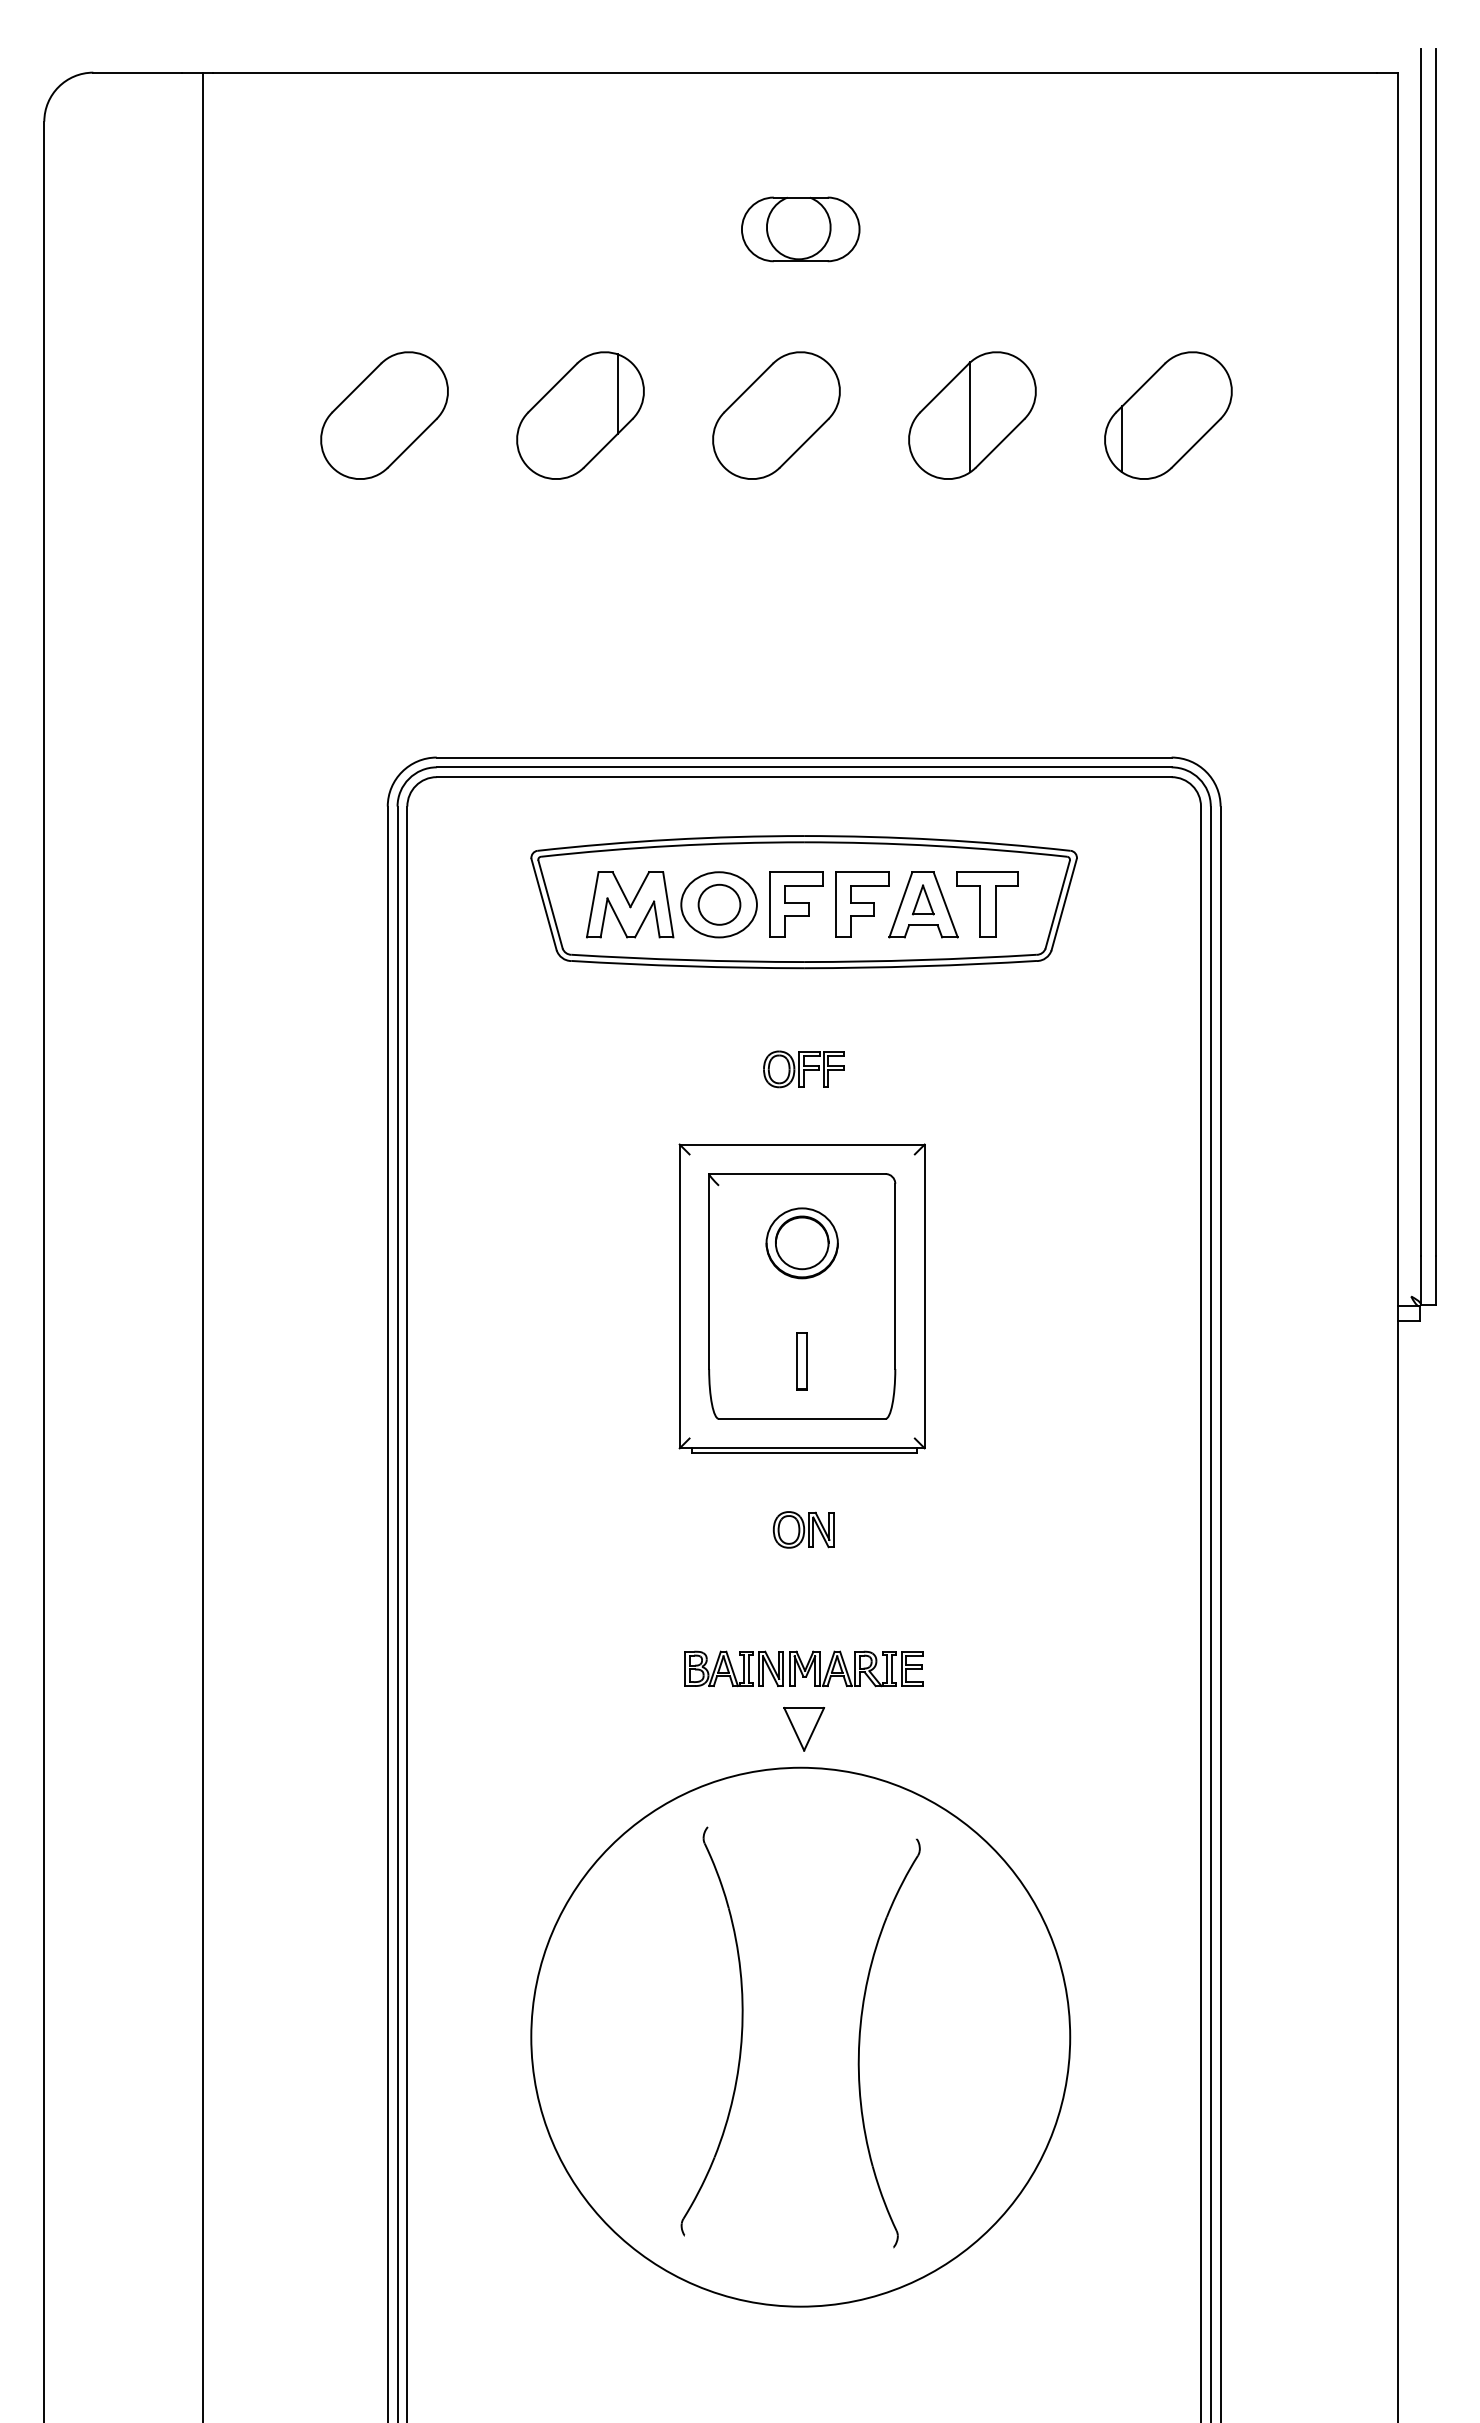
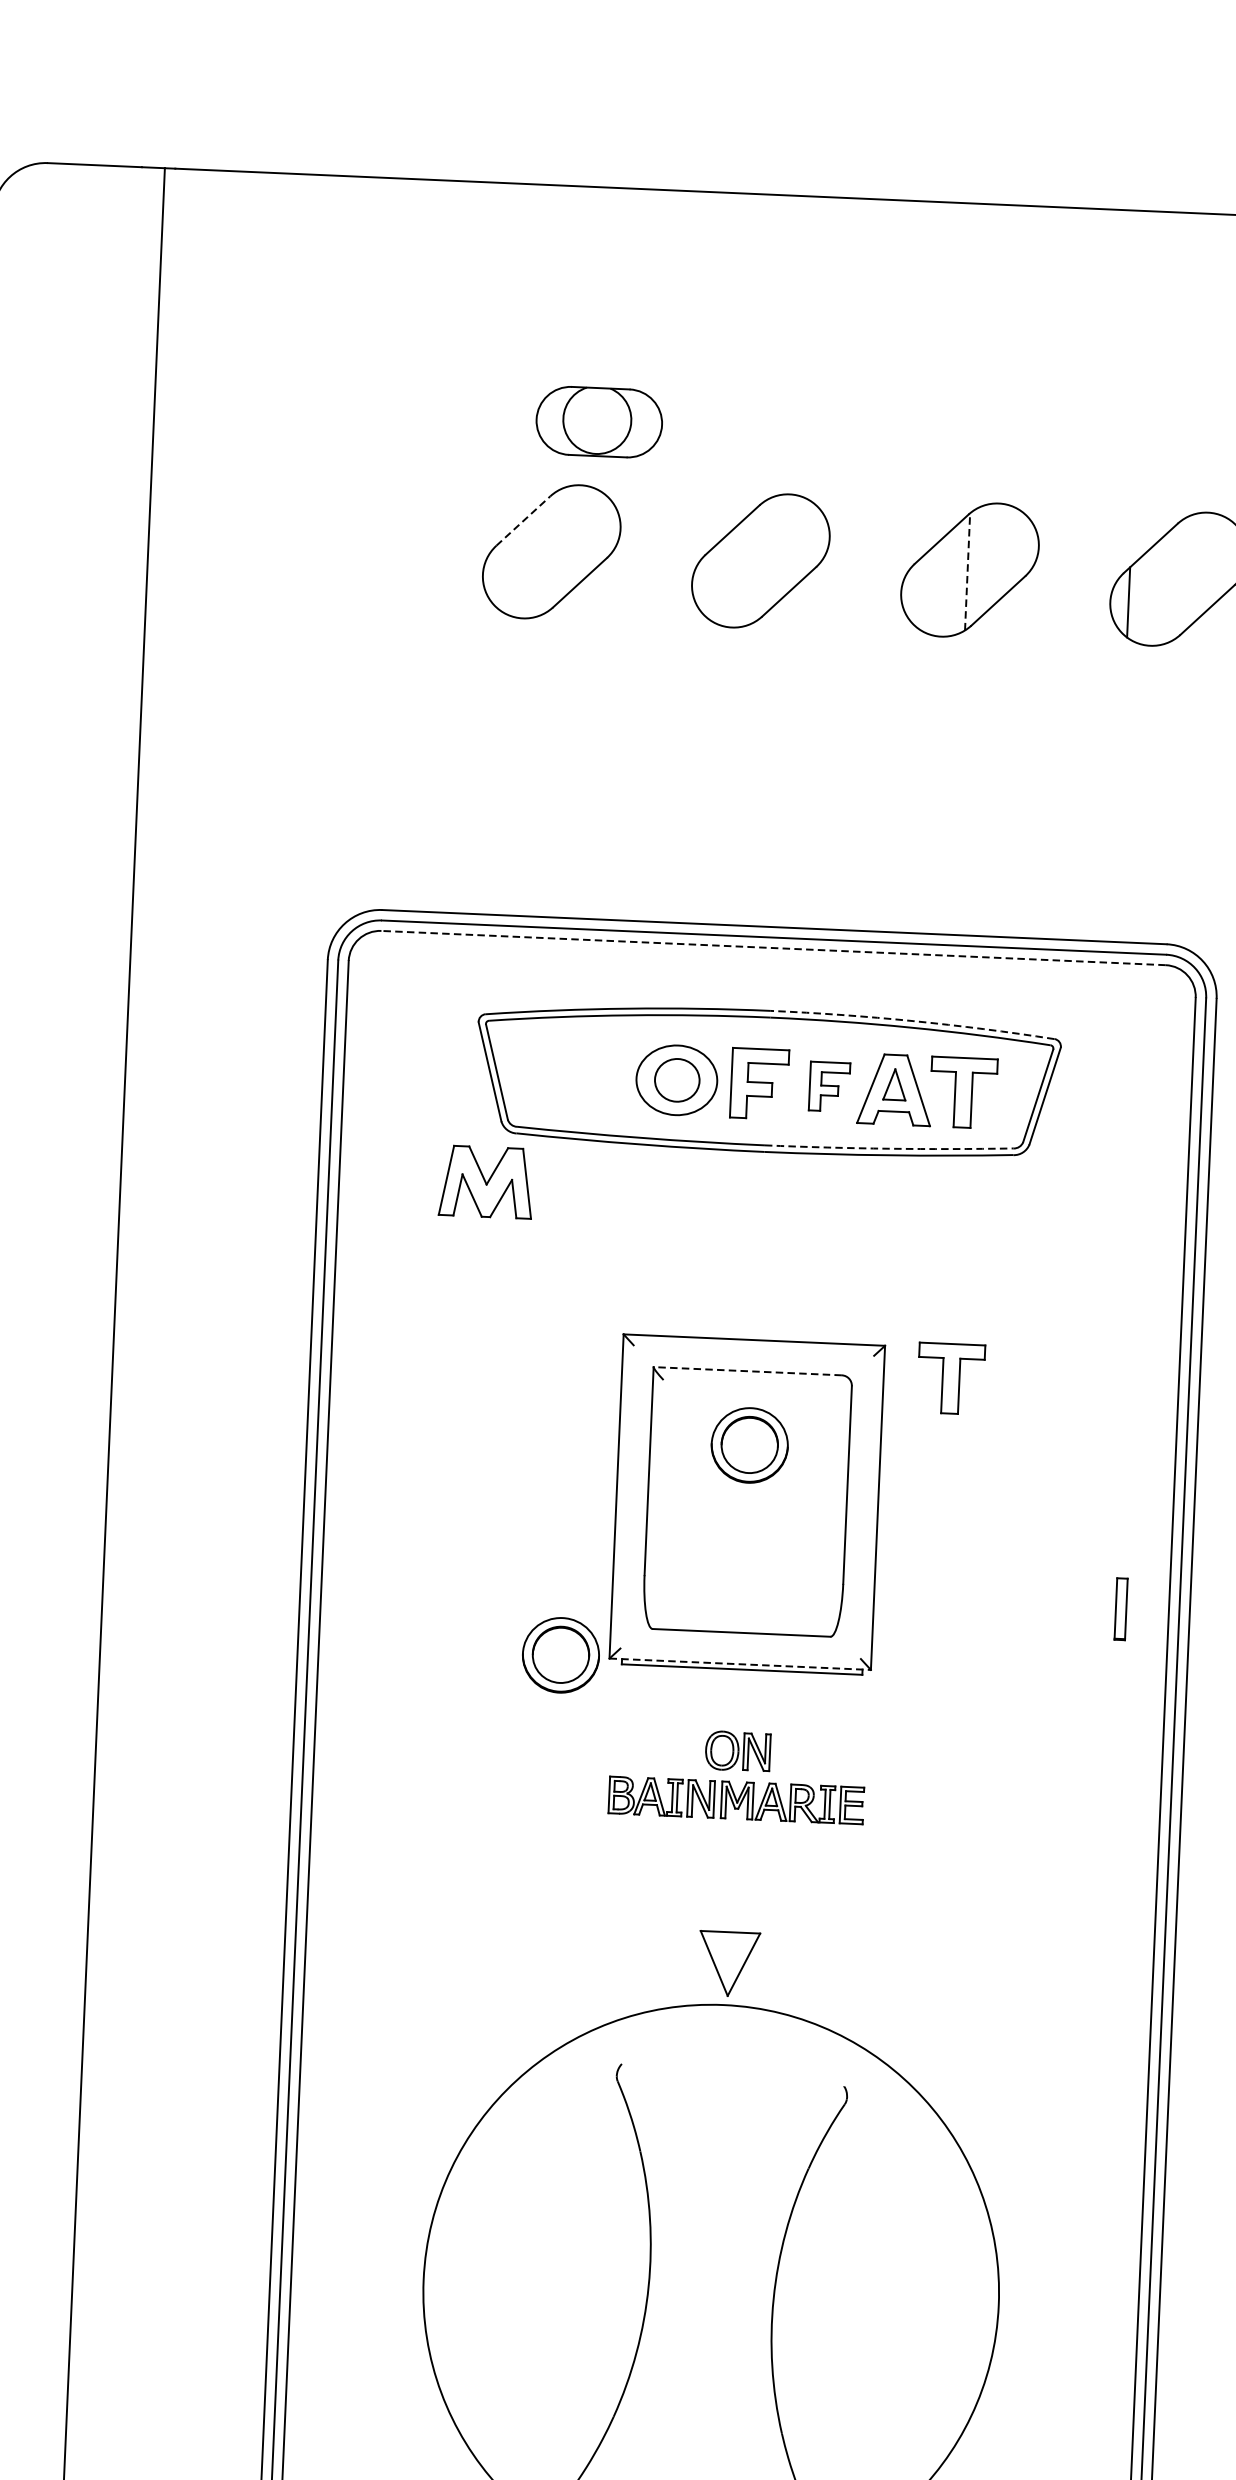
part: (800, 229) -> (599, 422), moved
line: (553, 387) -> (524, 520), solid -> dashed
line: (617, 394) -> (592, 530), removed
part: (384, 415) -> (342, 542), removed
line: (970, 417) -> (967, 571), solid -> dashed
line: (803, 777) -> (772, 948), solid -> dashed
arc: (937, 839) -> (912, 1020), solid -> dashed
part: (630, 904) -> (486, 1181), moved
part: (862, 904) -> (829, 1086), size x0.7
arc: (920, 960) -> (889, 1149), solid -> dashed
part: (803, 1069) -> (759, 1260), removed
part: (987, 1172) -> (950, 1378), added
line: (796, 1173) -> (746, 1370), solid -> dashed
part: (801, 1361) -> (1120, 1609), moved
part: (633, 1447) -> (560, 1655), added
line: (802, 1448) -> (740, 1664), solid -> dashed
part: (803, 1668) -> (735, 1800), moved
part: (804, 1729) -> (729, 1964), size x1.4

